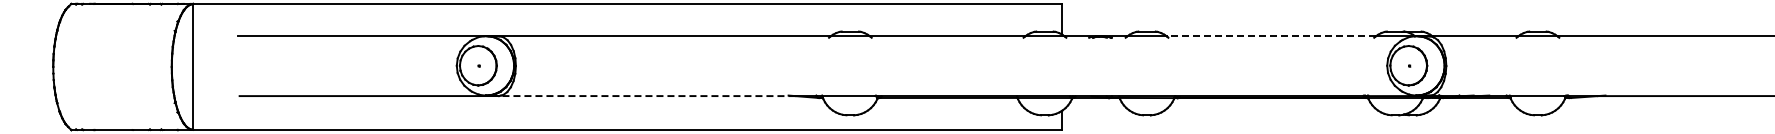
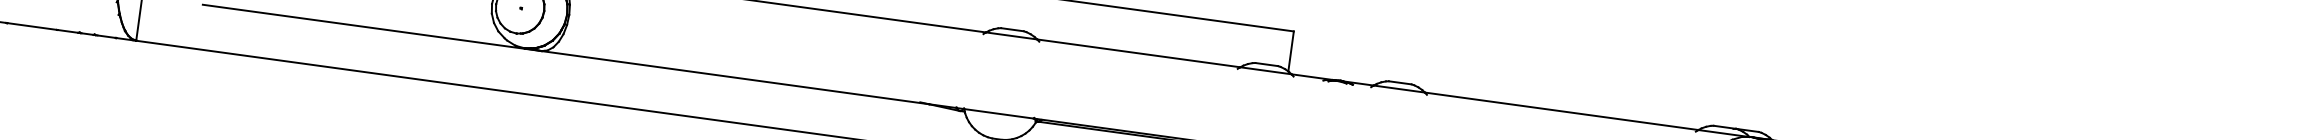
line: (1271, 36) -> (1561, 111), dashed -> solid
line: (646, 96) -> (734, 78), dashed -> solid

